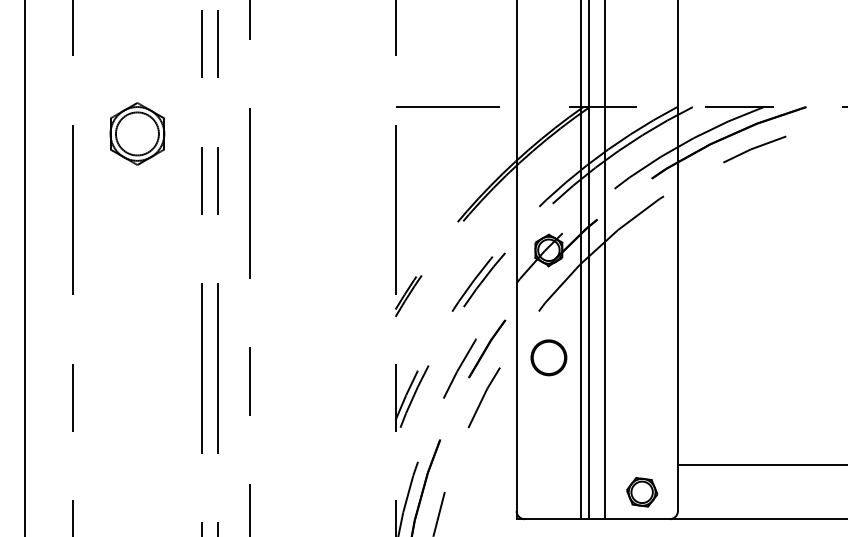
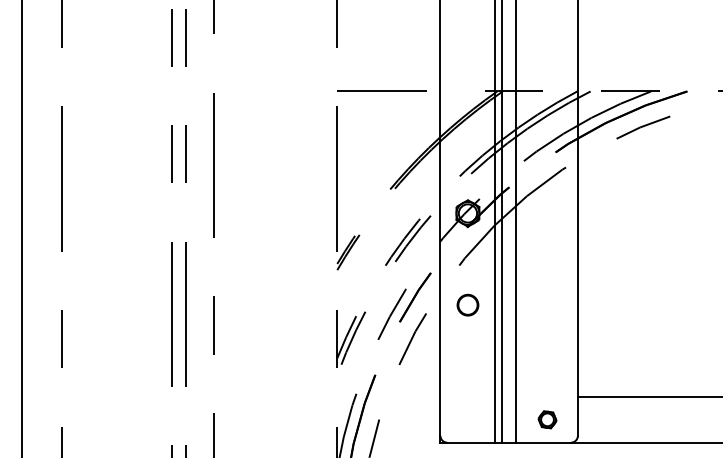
part: (137, 133) -> (117, 113), removed
part: (548, 357) -> (467, 304), size x0.7
part: (642, 492) -> (547, 419), size x0.7

